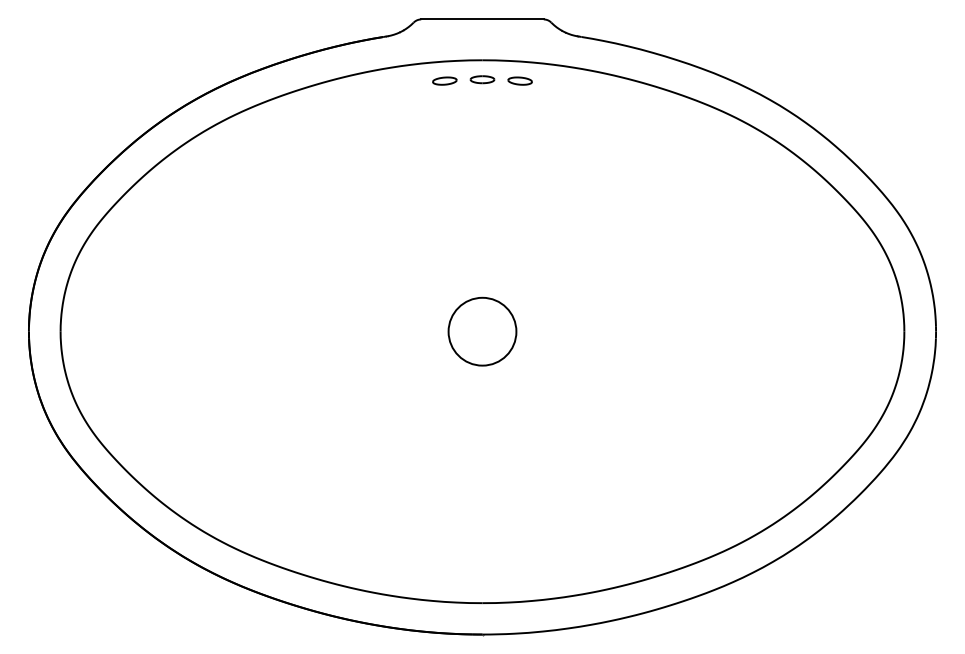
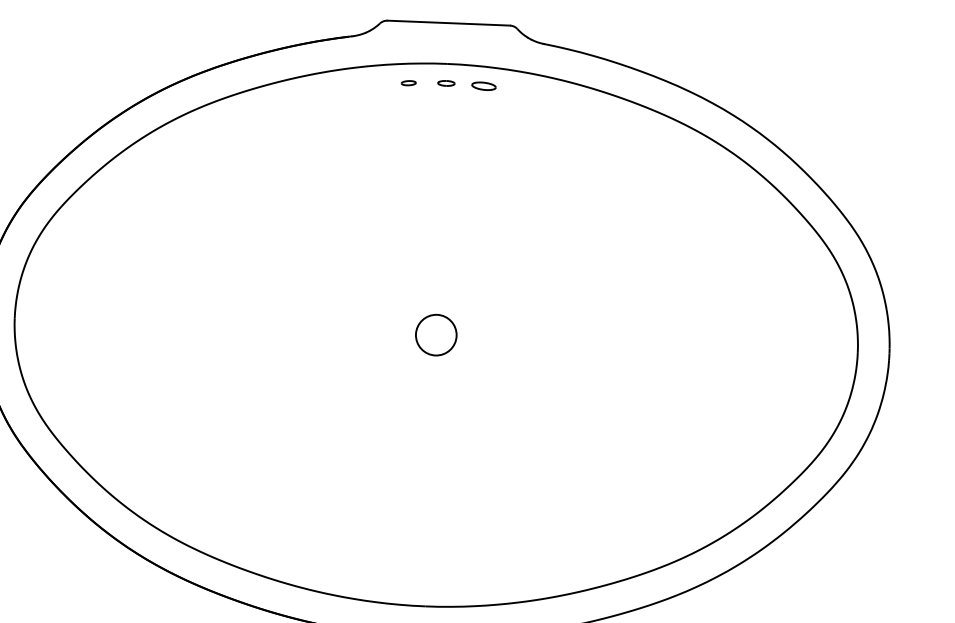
part: (482, 79) -> (446, 83), size x0.7
part: (444, 80) -> (408, 82), size x0.6
circle: (482, 331) -> (436, 334), size x0.6

